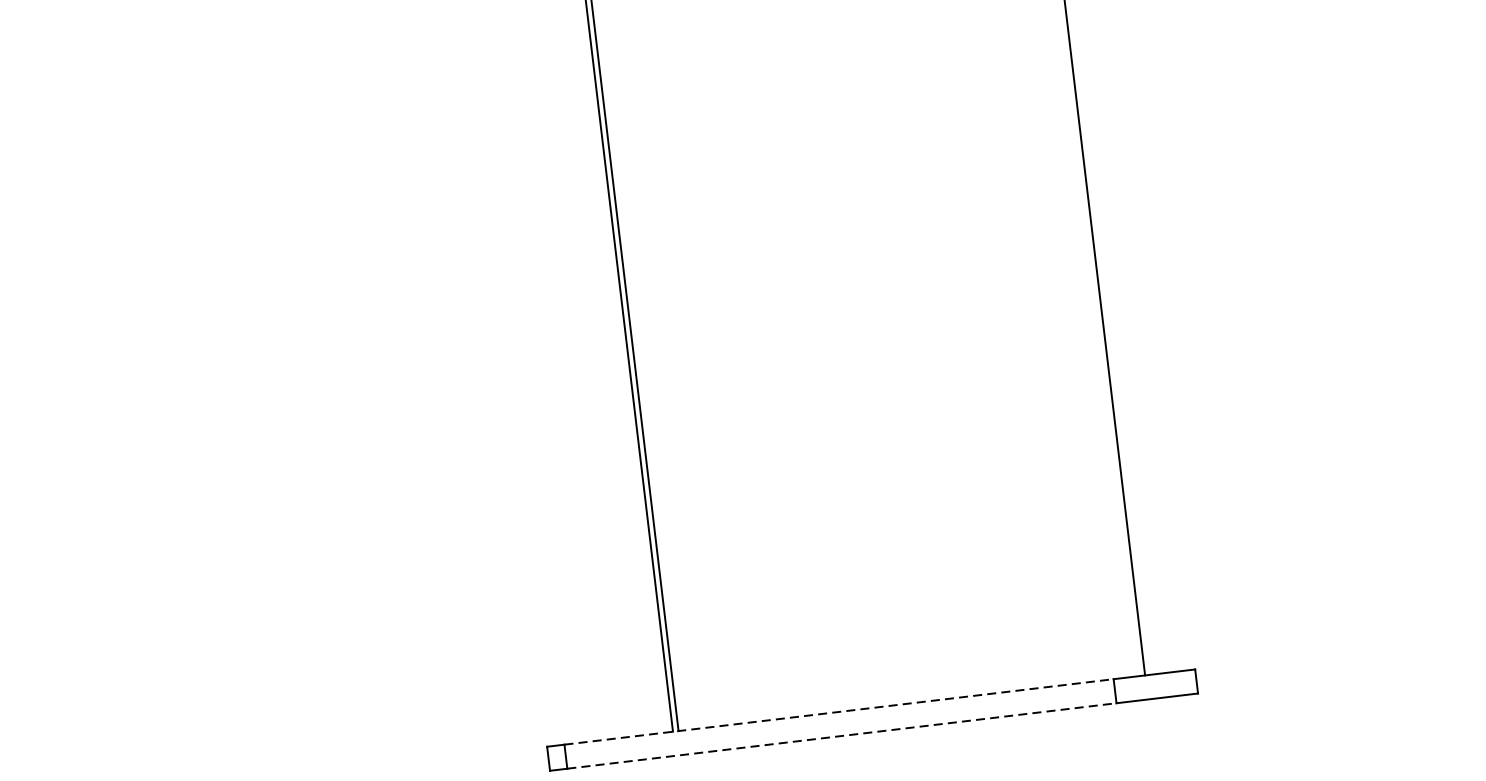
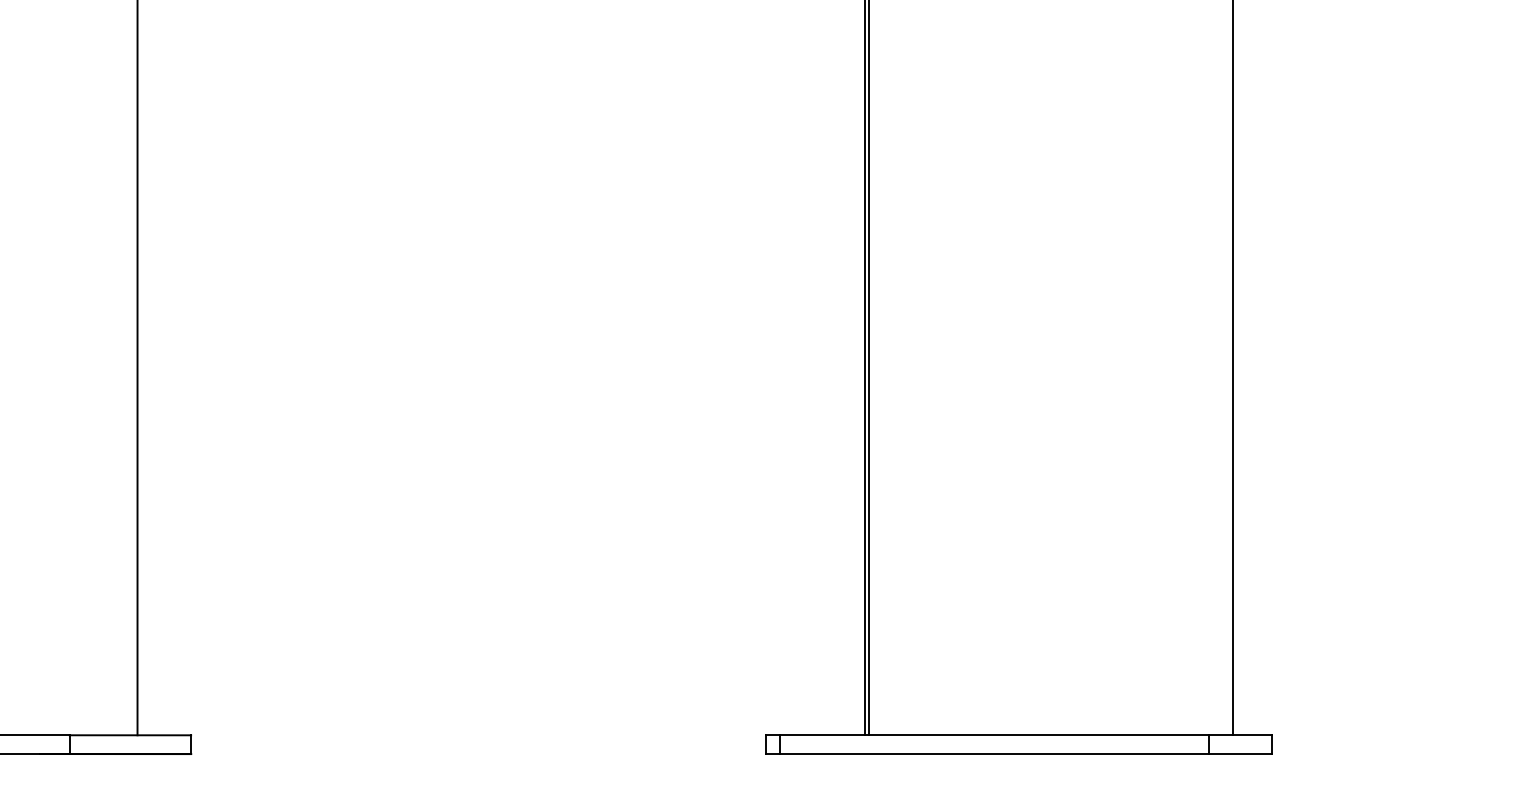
line: (839, 712) -> (994, 735), dashed -> solid
line: (842, 735) -> (994, 753), dashed -> solid

